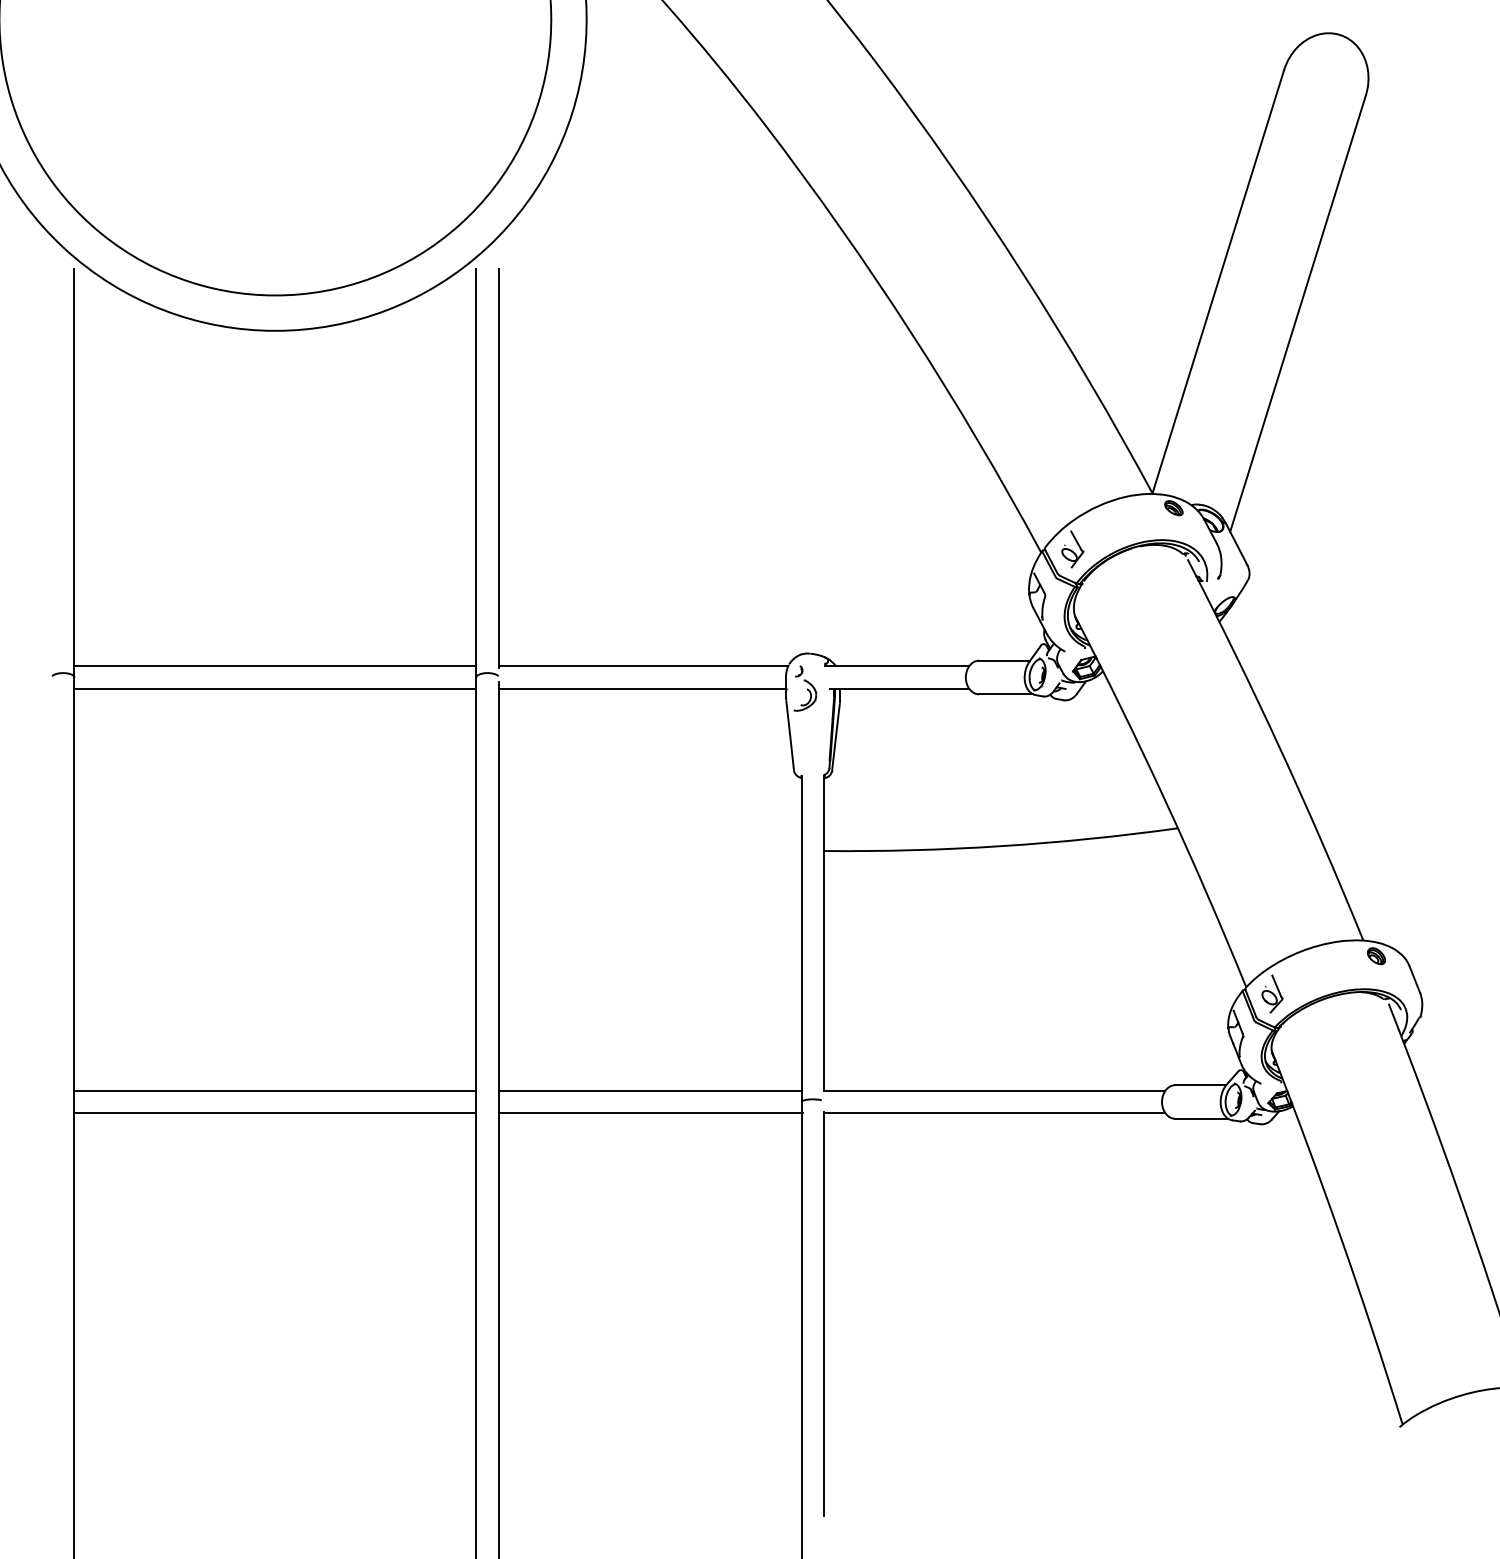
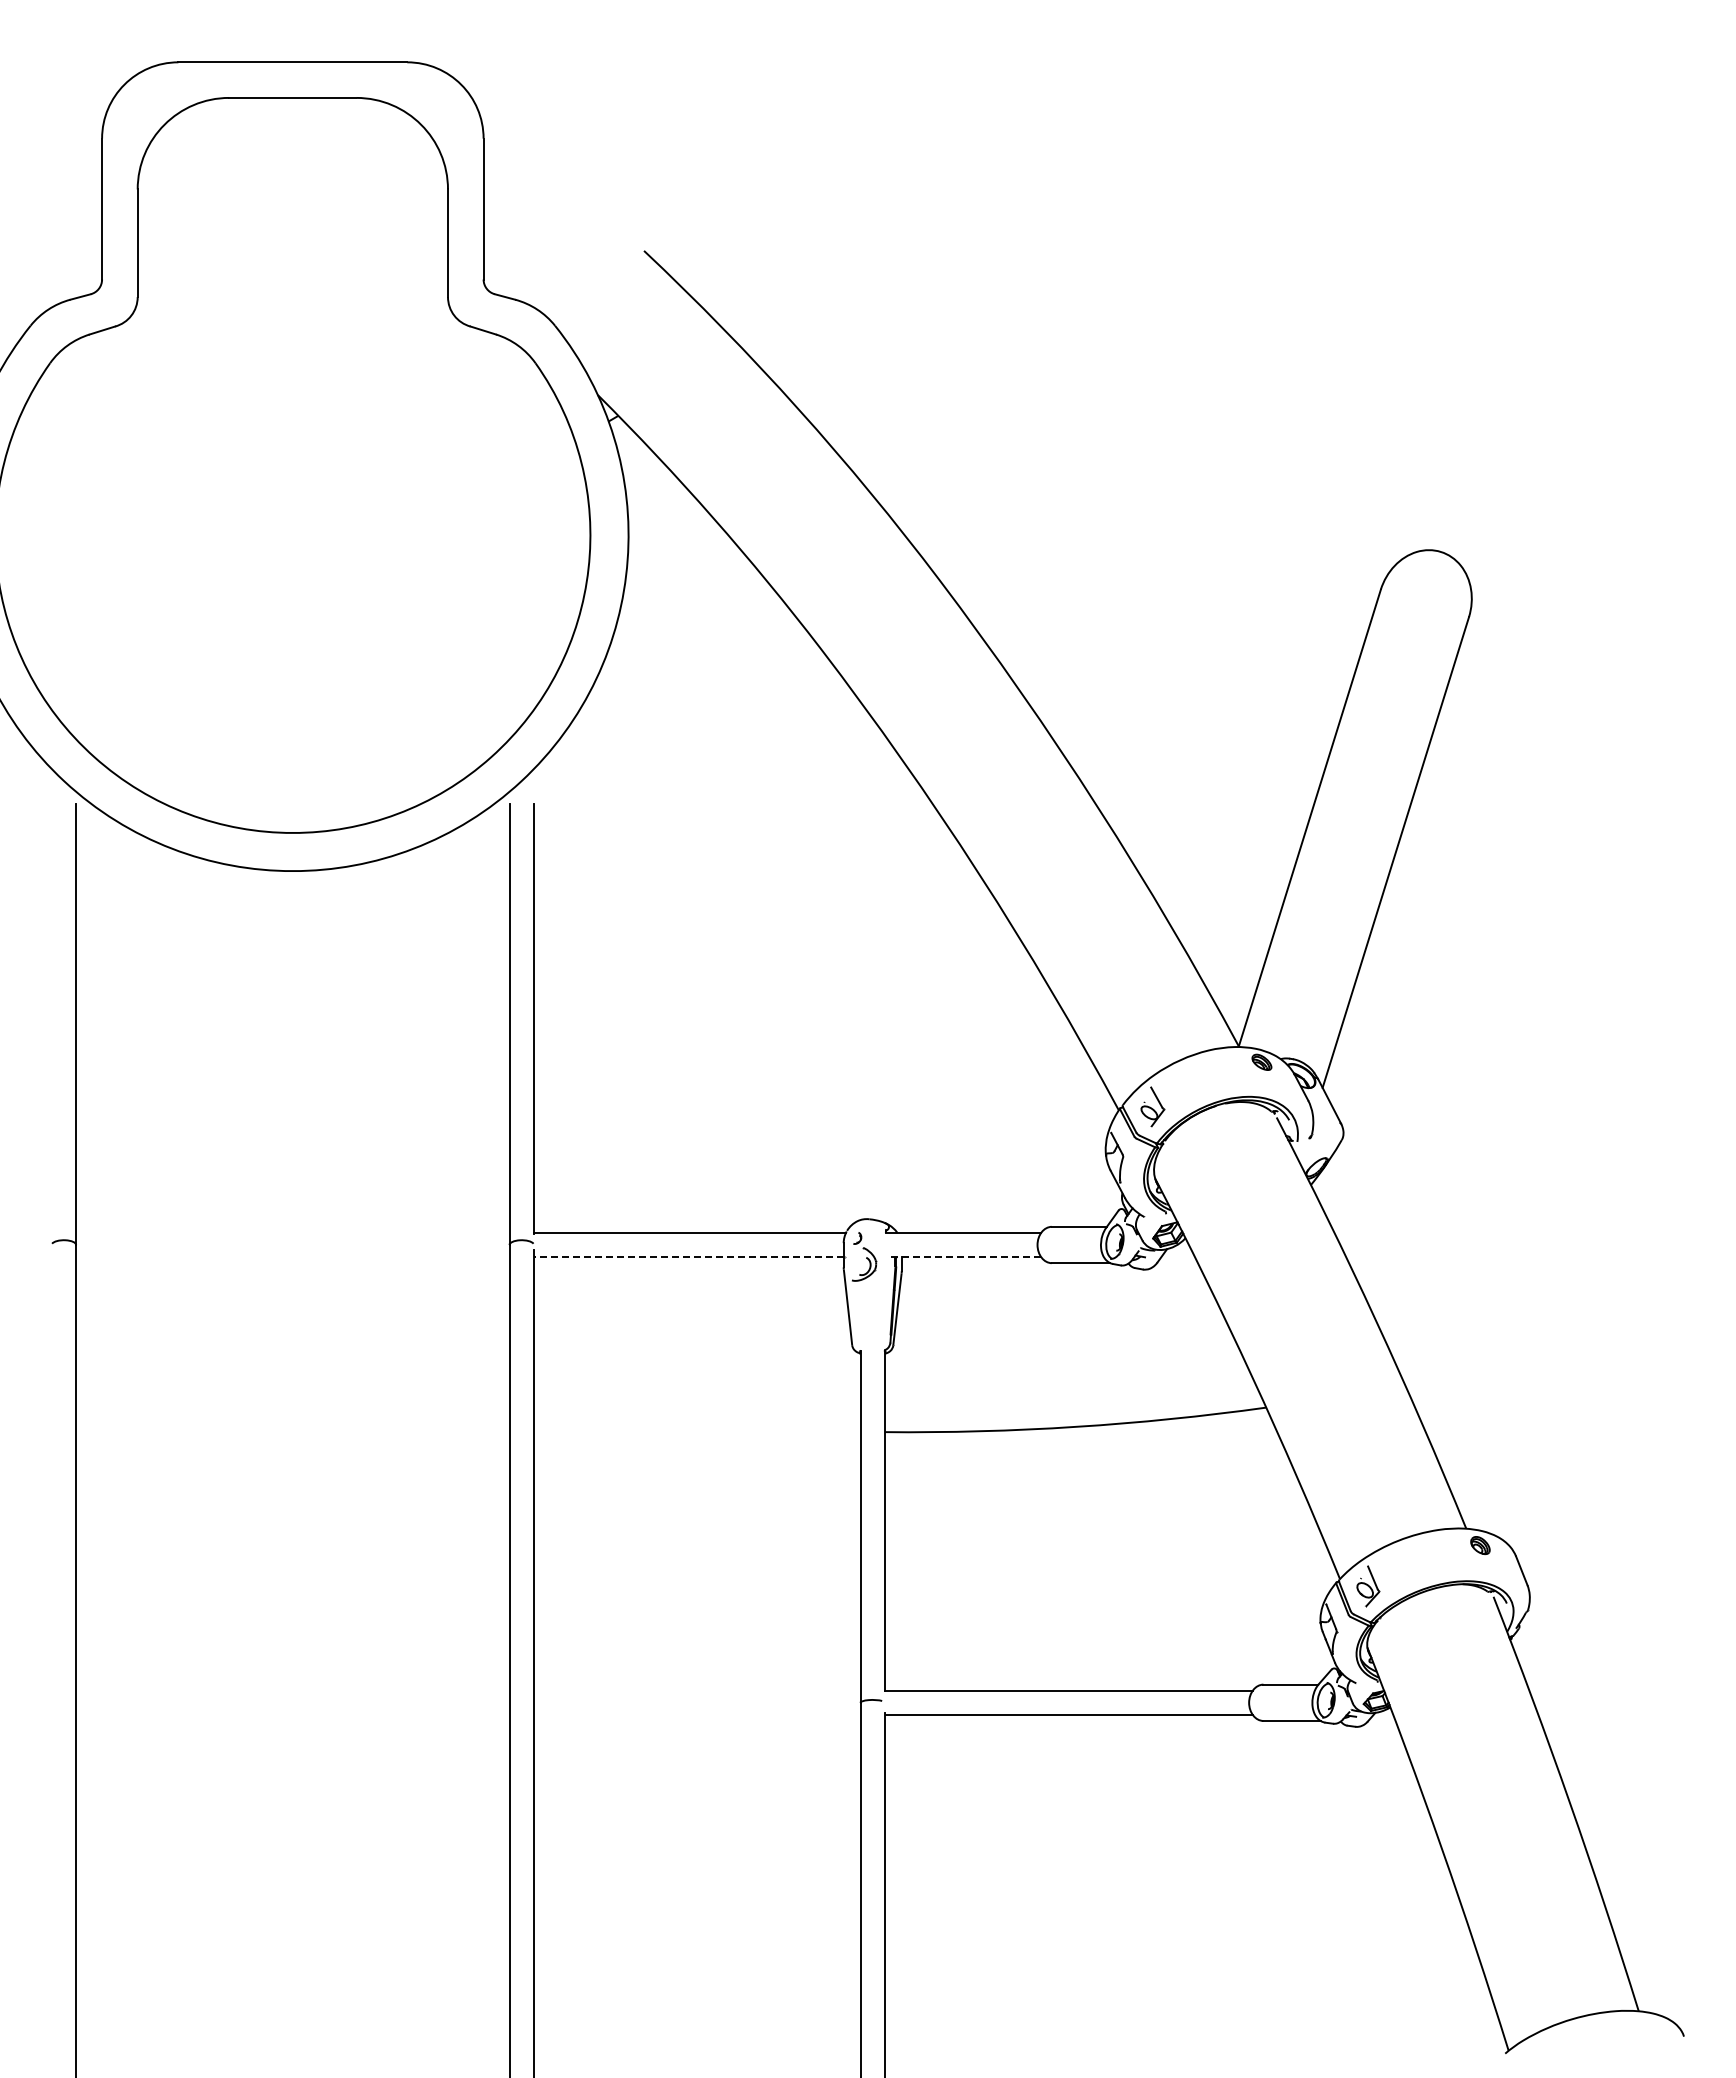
line: (275, 665) -> (292, 1232), removed
line: (275, 689) -> (292, 1257), removed
line: (642, 689) -> (688, 1257), solid -> dashed
line: (899, 689) -> (965, 1257), solid -> dashed
line: (275, 1090) -> (292, 1690), removed
line: (649, 1090) -> (696, 1690), removed
line: (275, 1113) -> (292, 1715), removed
line: (650, 1113) -> (697, 1715), removed

